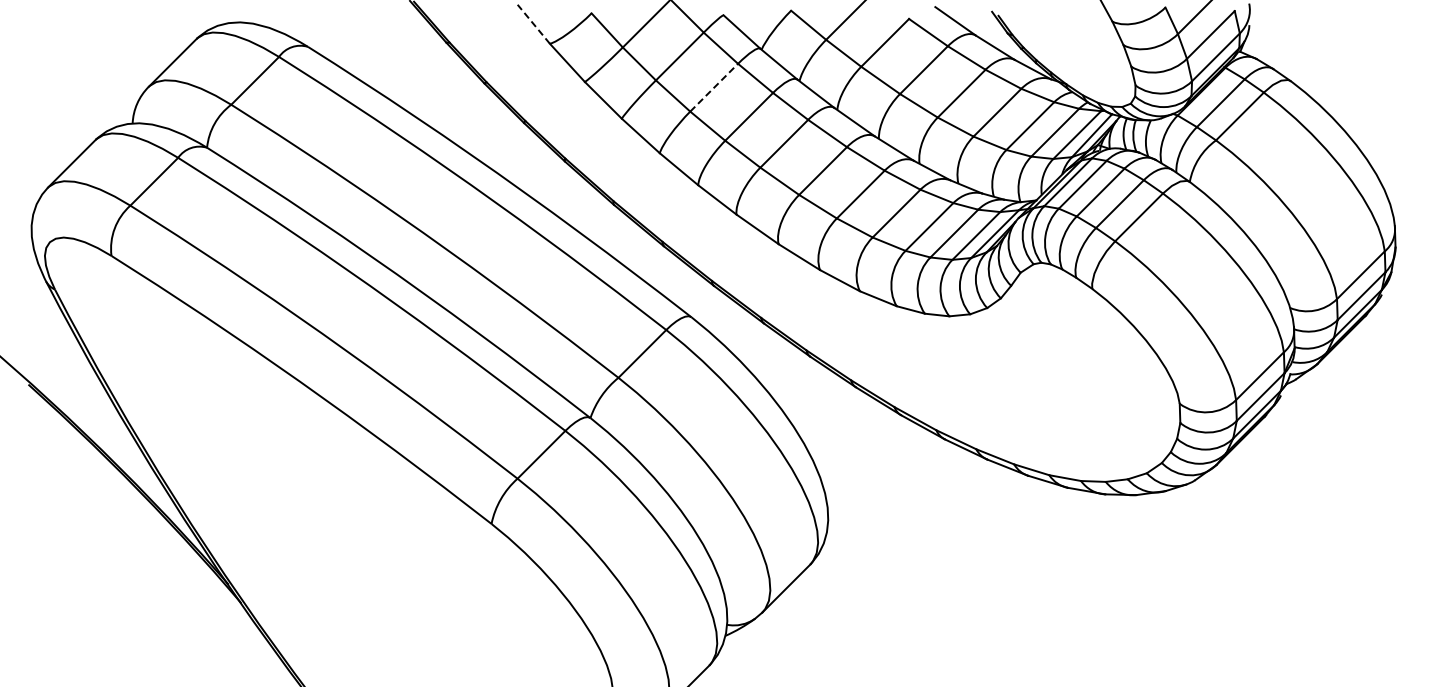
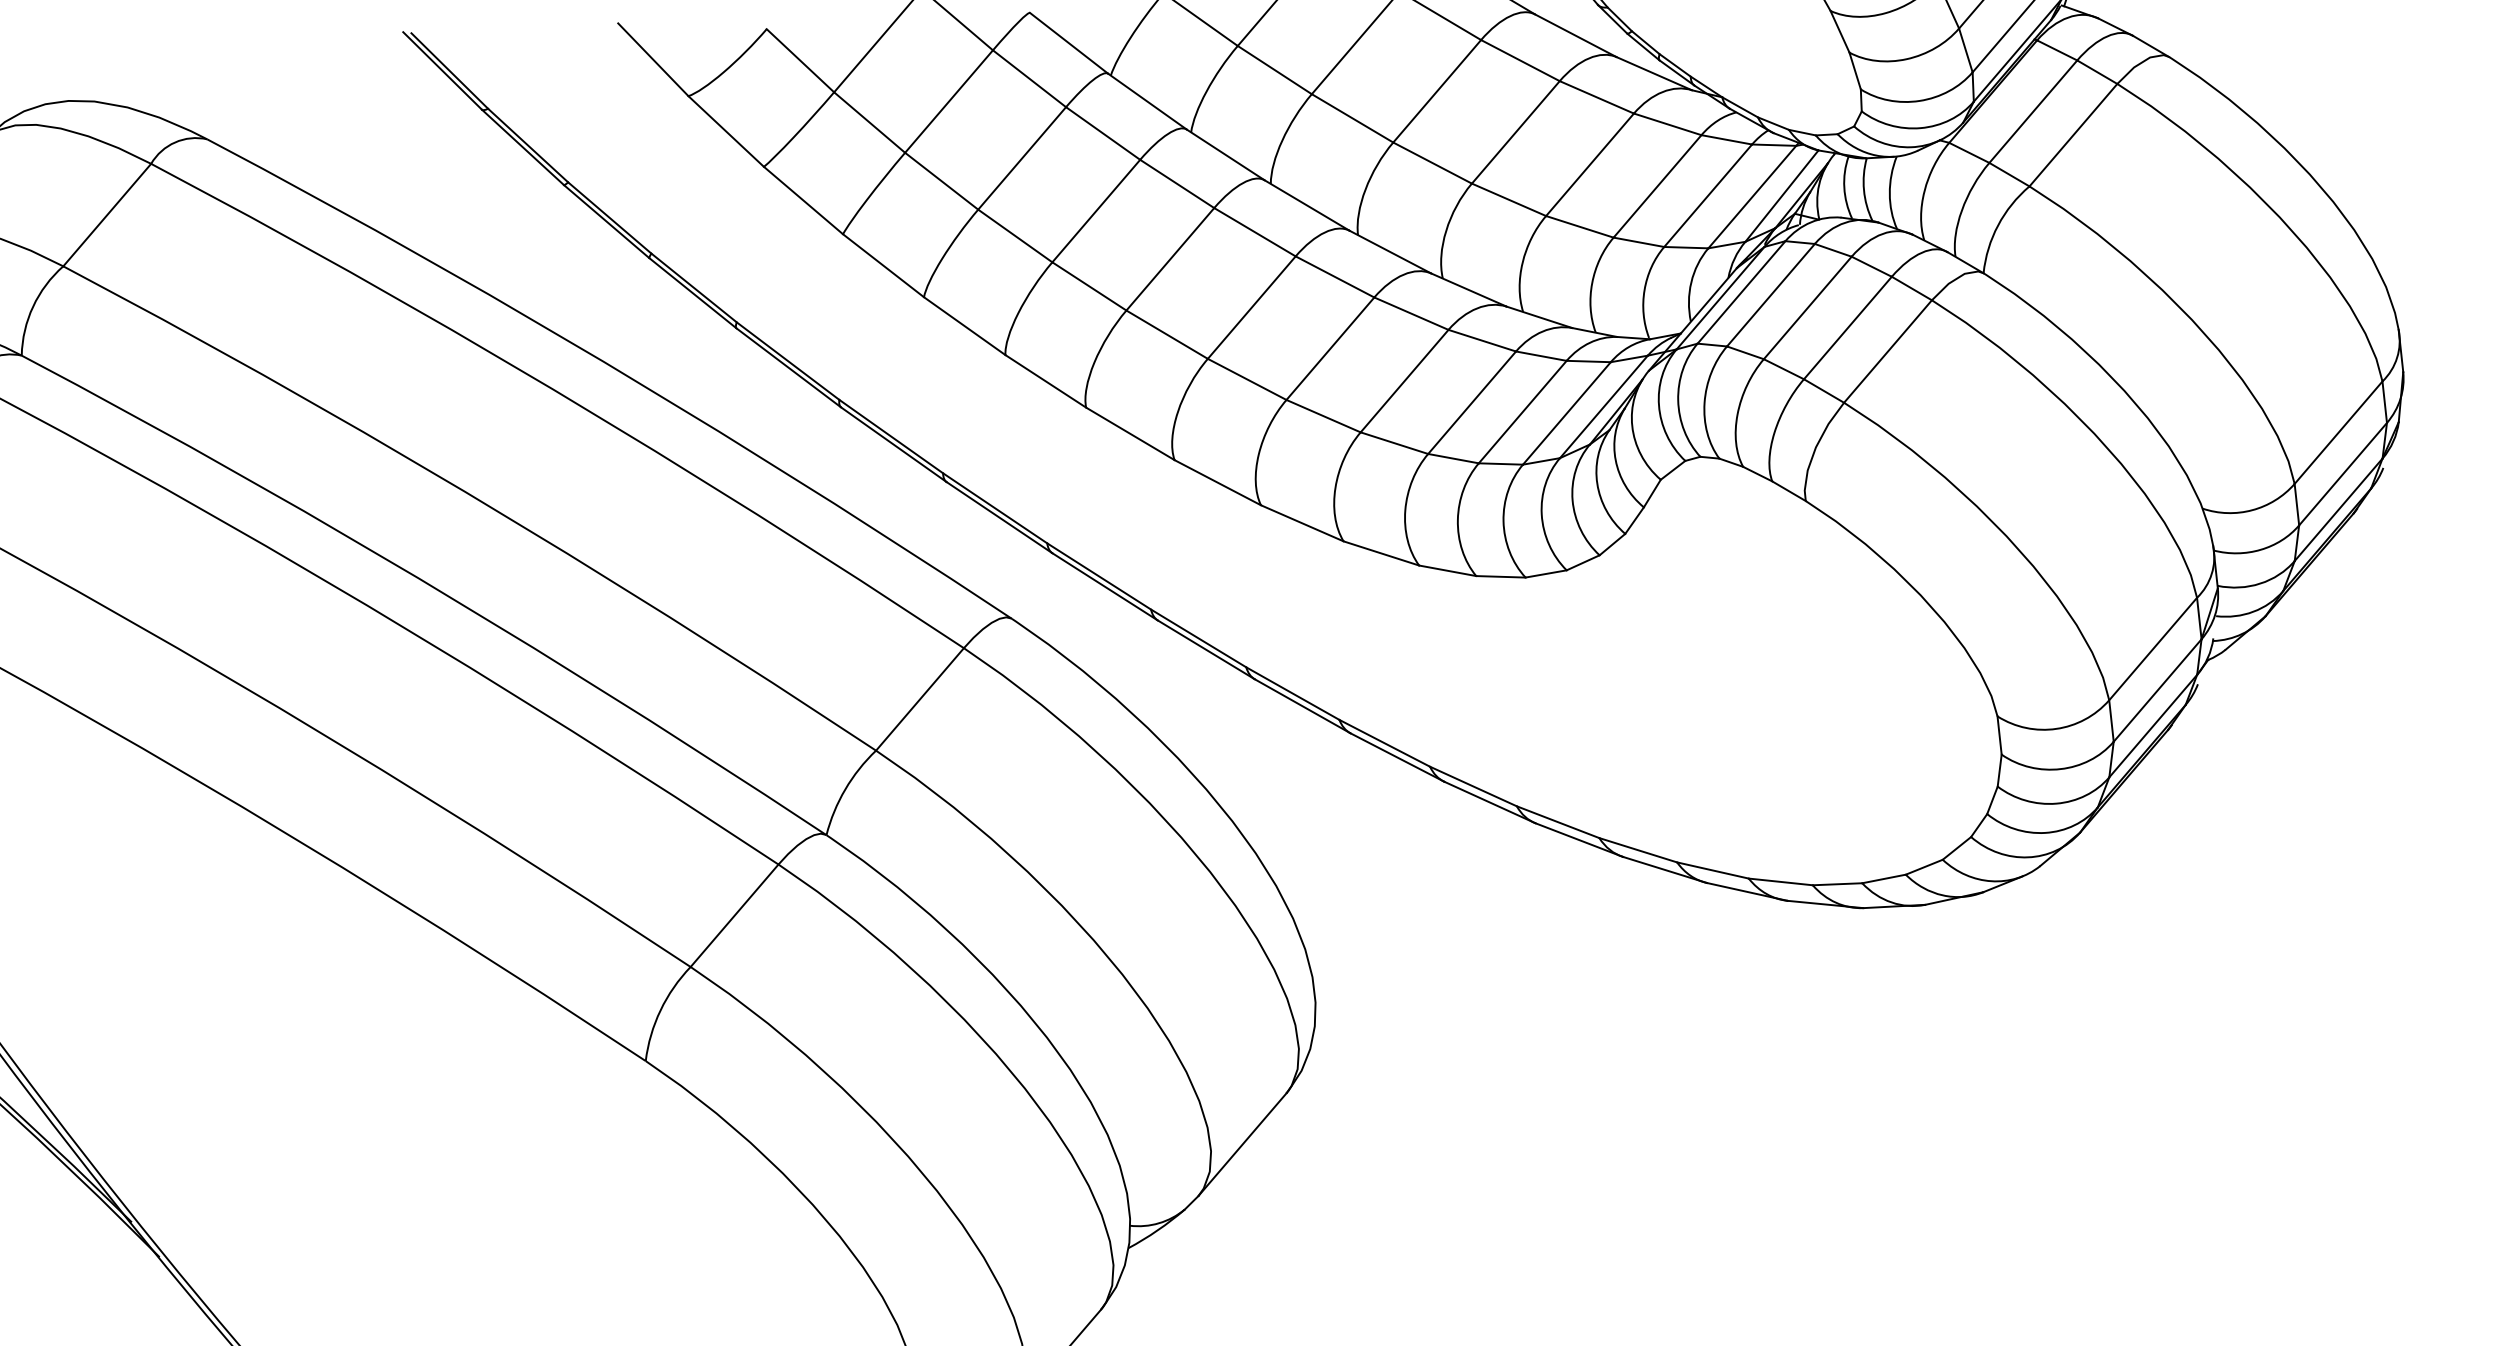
line: (533, 23) -> (652, 58), dashed -> solid
line: (714, 87) -> (1022, 157), dashed -> solid

